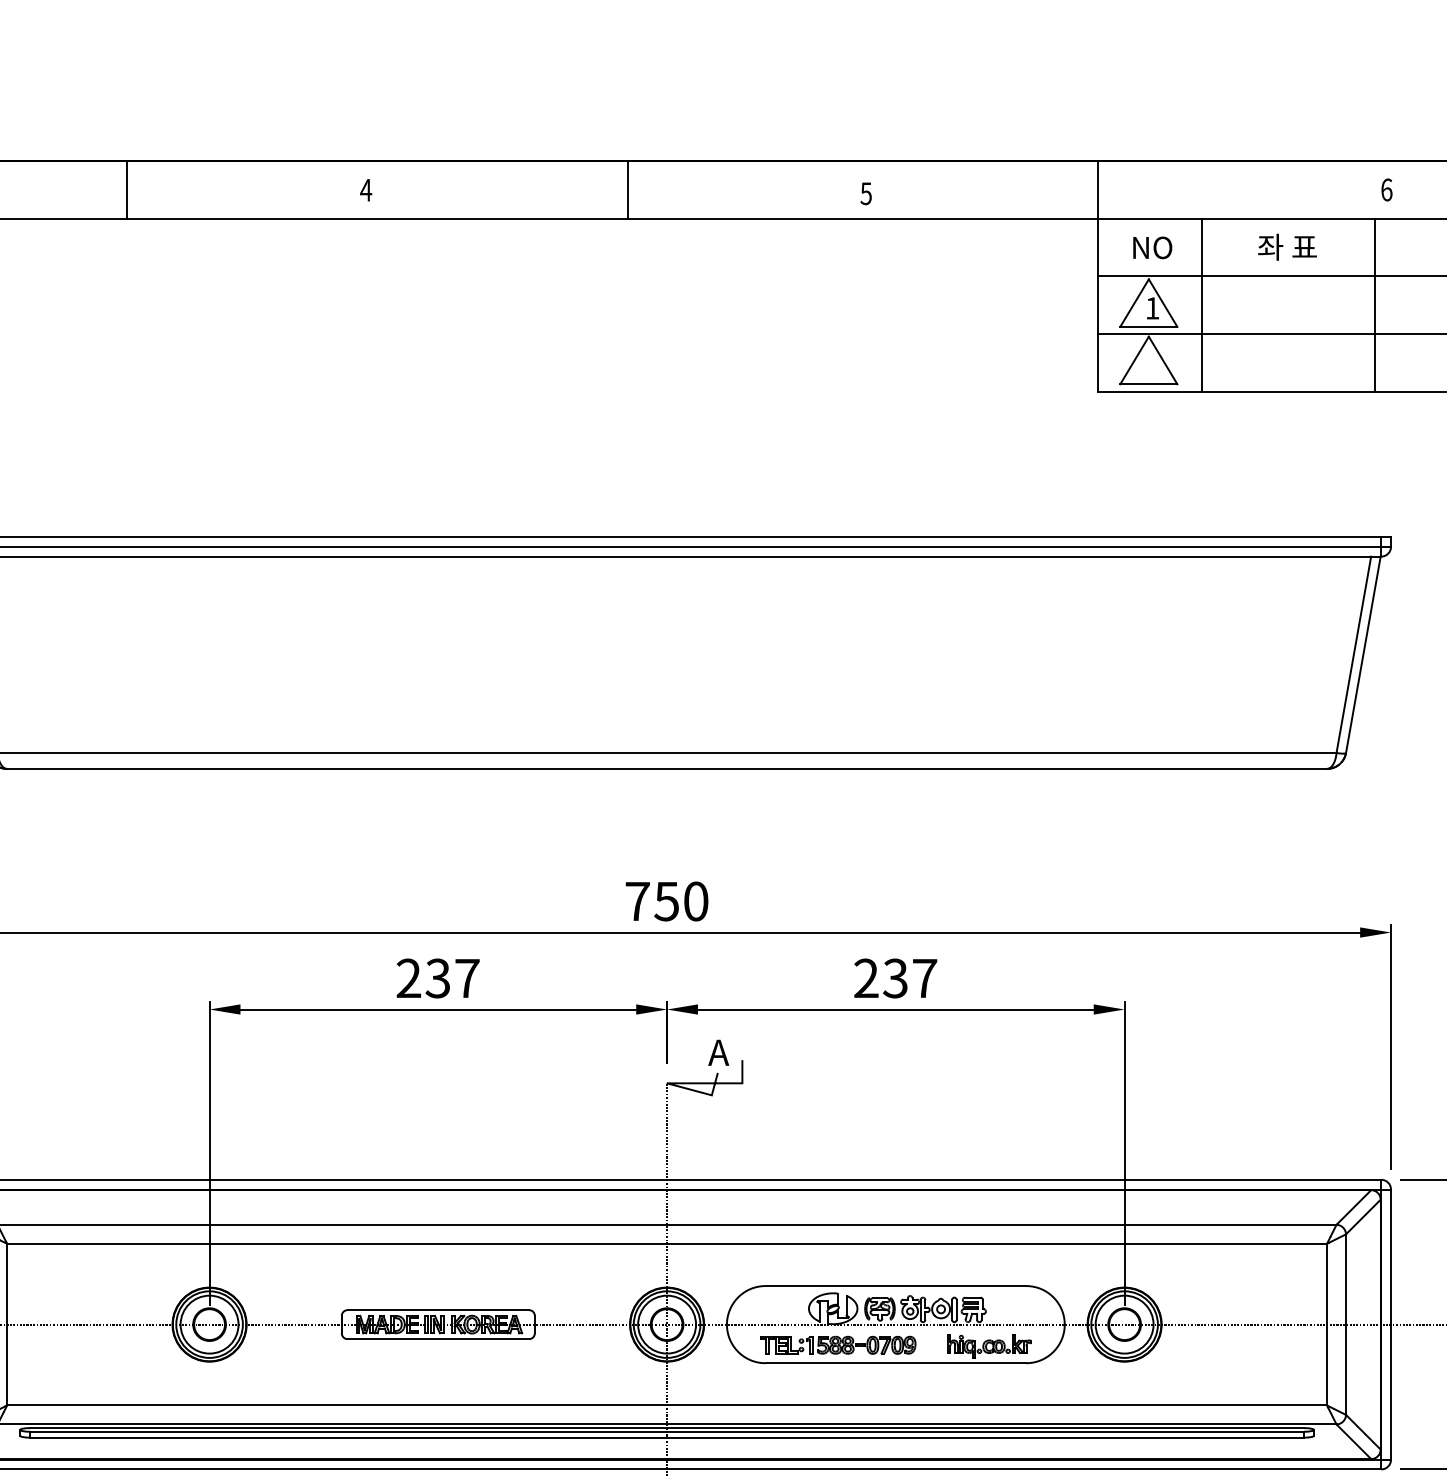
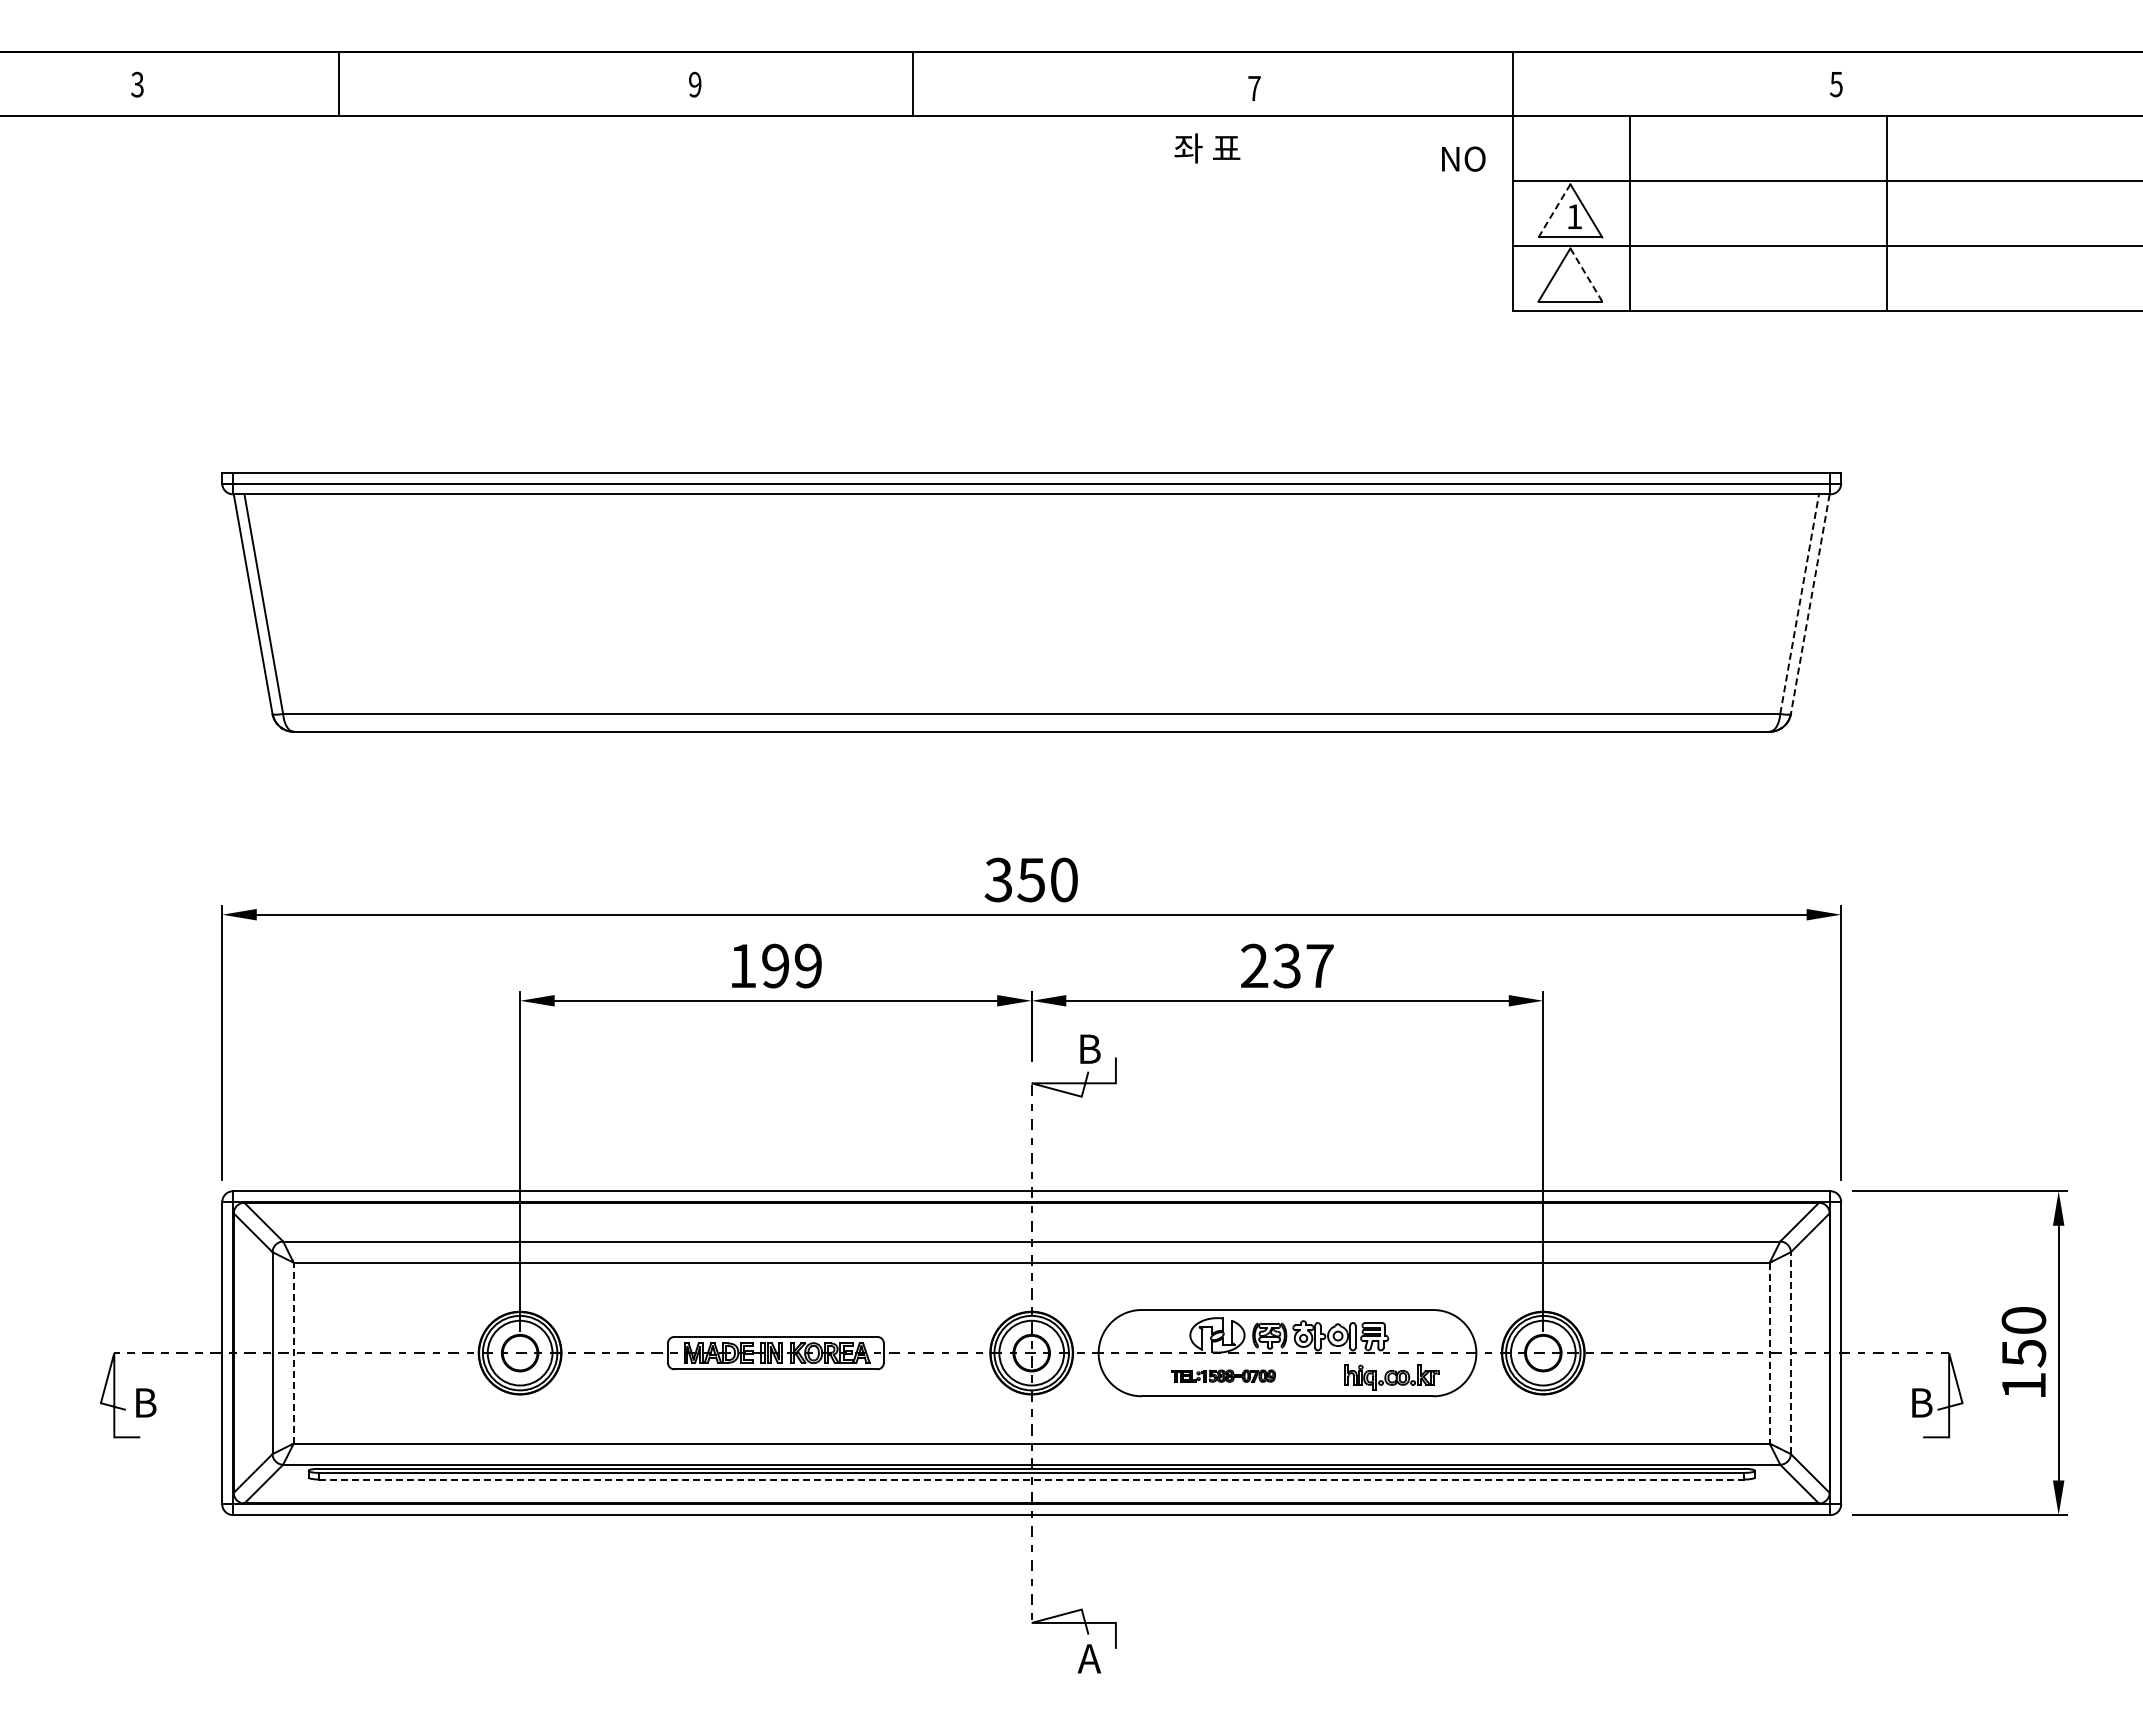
line: (126, 189) -> (338, 83), moved
line: (628, 189) -> (913, 83), moved
text: (365, 190) -> (694, 84), 4 -> 9
text: (1386, 190) -> (1836, 84), 6 -> 5
text: (866, 193) -> (1254, 88), 5 -> 7
text: (1152, 247) -> (1463, 158), moved
text: (1287, 247) -> (1207, 148), moved
line: (1134, 303) -> (1554, 211), solid -> dashed
line: (1375, 305) -> (1886, 213), moved
line: (1163, 359) -> (1586, 274), solid -> dashed
line: (1353, 655) -> (1799, 604), solid -> dashed
line: (1363, 655) -> (1810, 604), solid -> dashed
text: (637, 901) -> (998, 879), 750 -> 350
text: (437, 977) -> (775, 965), 237 -> 199
text: (718, 1052) -> (1089, 1048), A -> B
line: (6, 1324) -> (293, 1352), solid -> dashed
line: (1326, 1324) -> (1769, 1353), solid -> dashed
line: (1345, 1324) -> (1790, 1353), solid -> dashed
part: (838, 1344) -> (1223, 1375), size x0.6
line: (667, 1437) -> (1032, 1479), solid -> dashed

